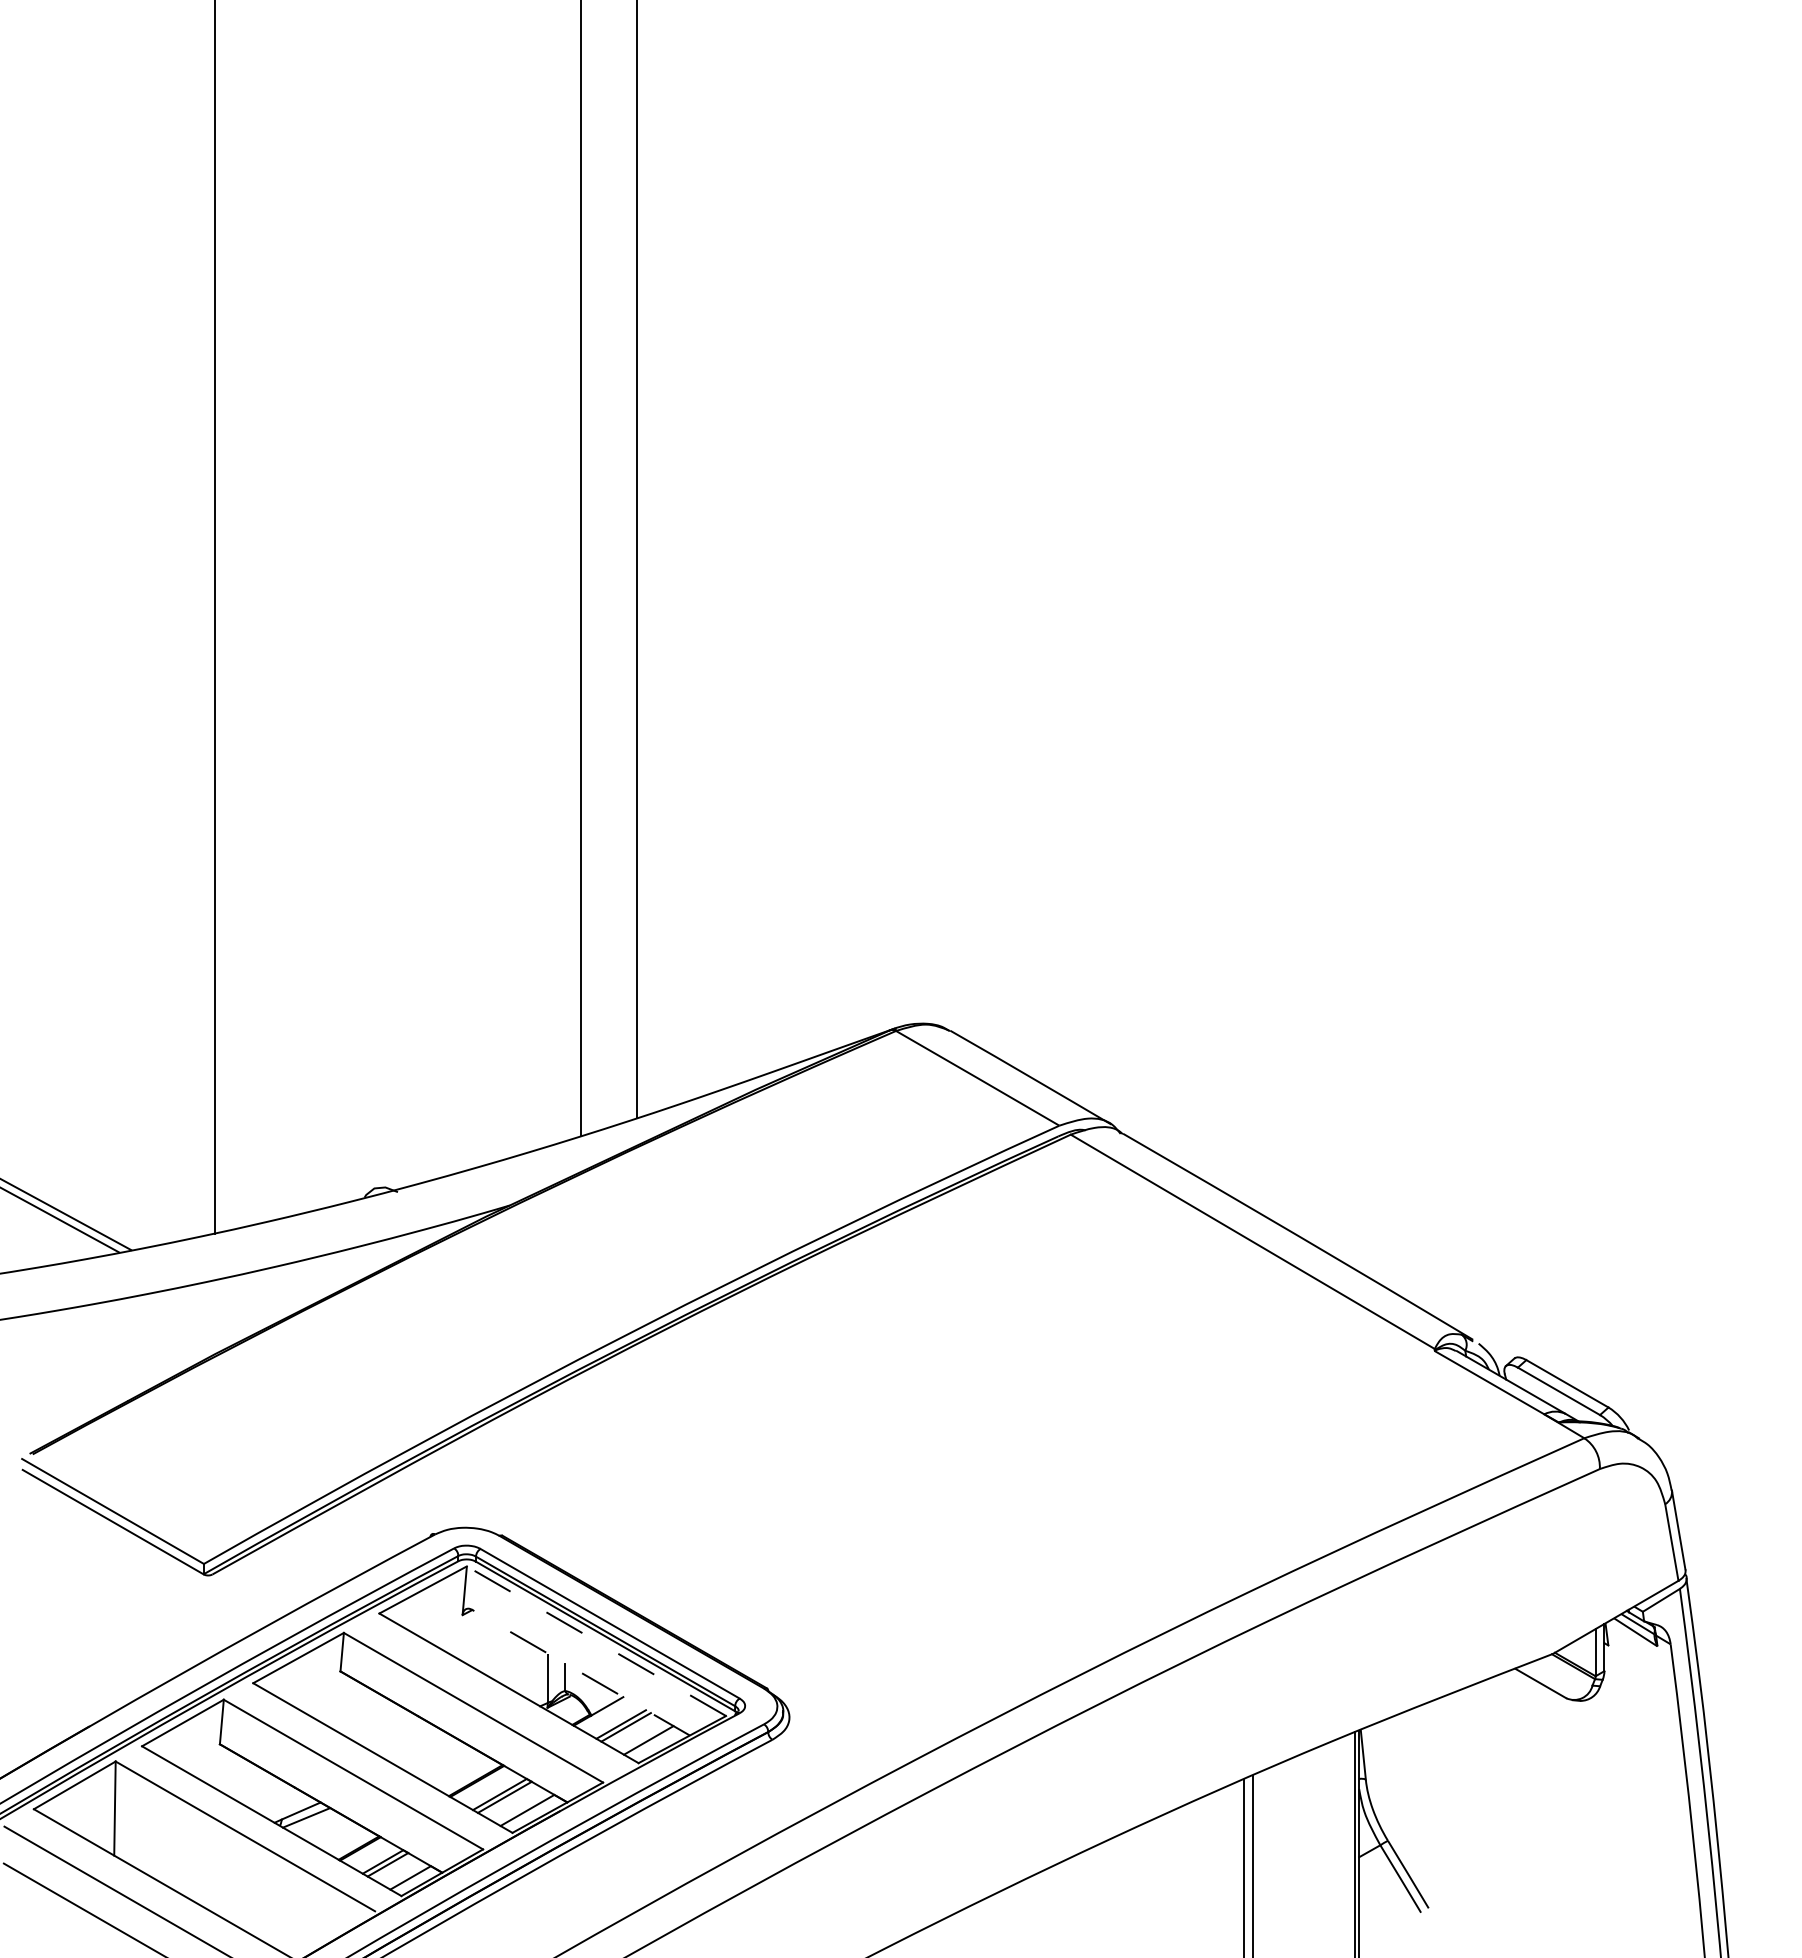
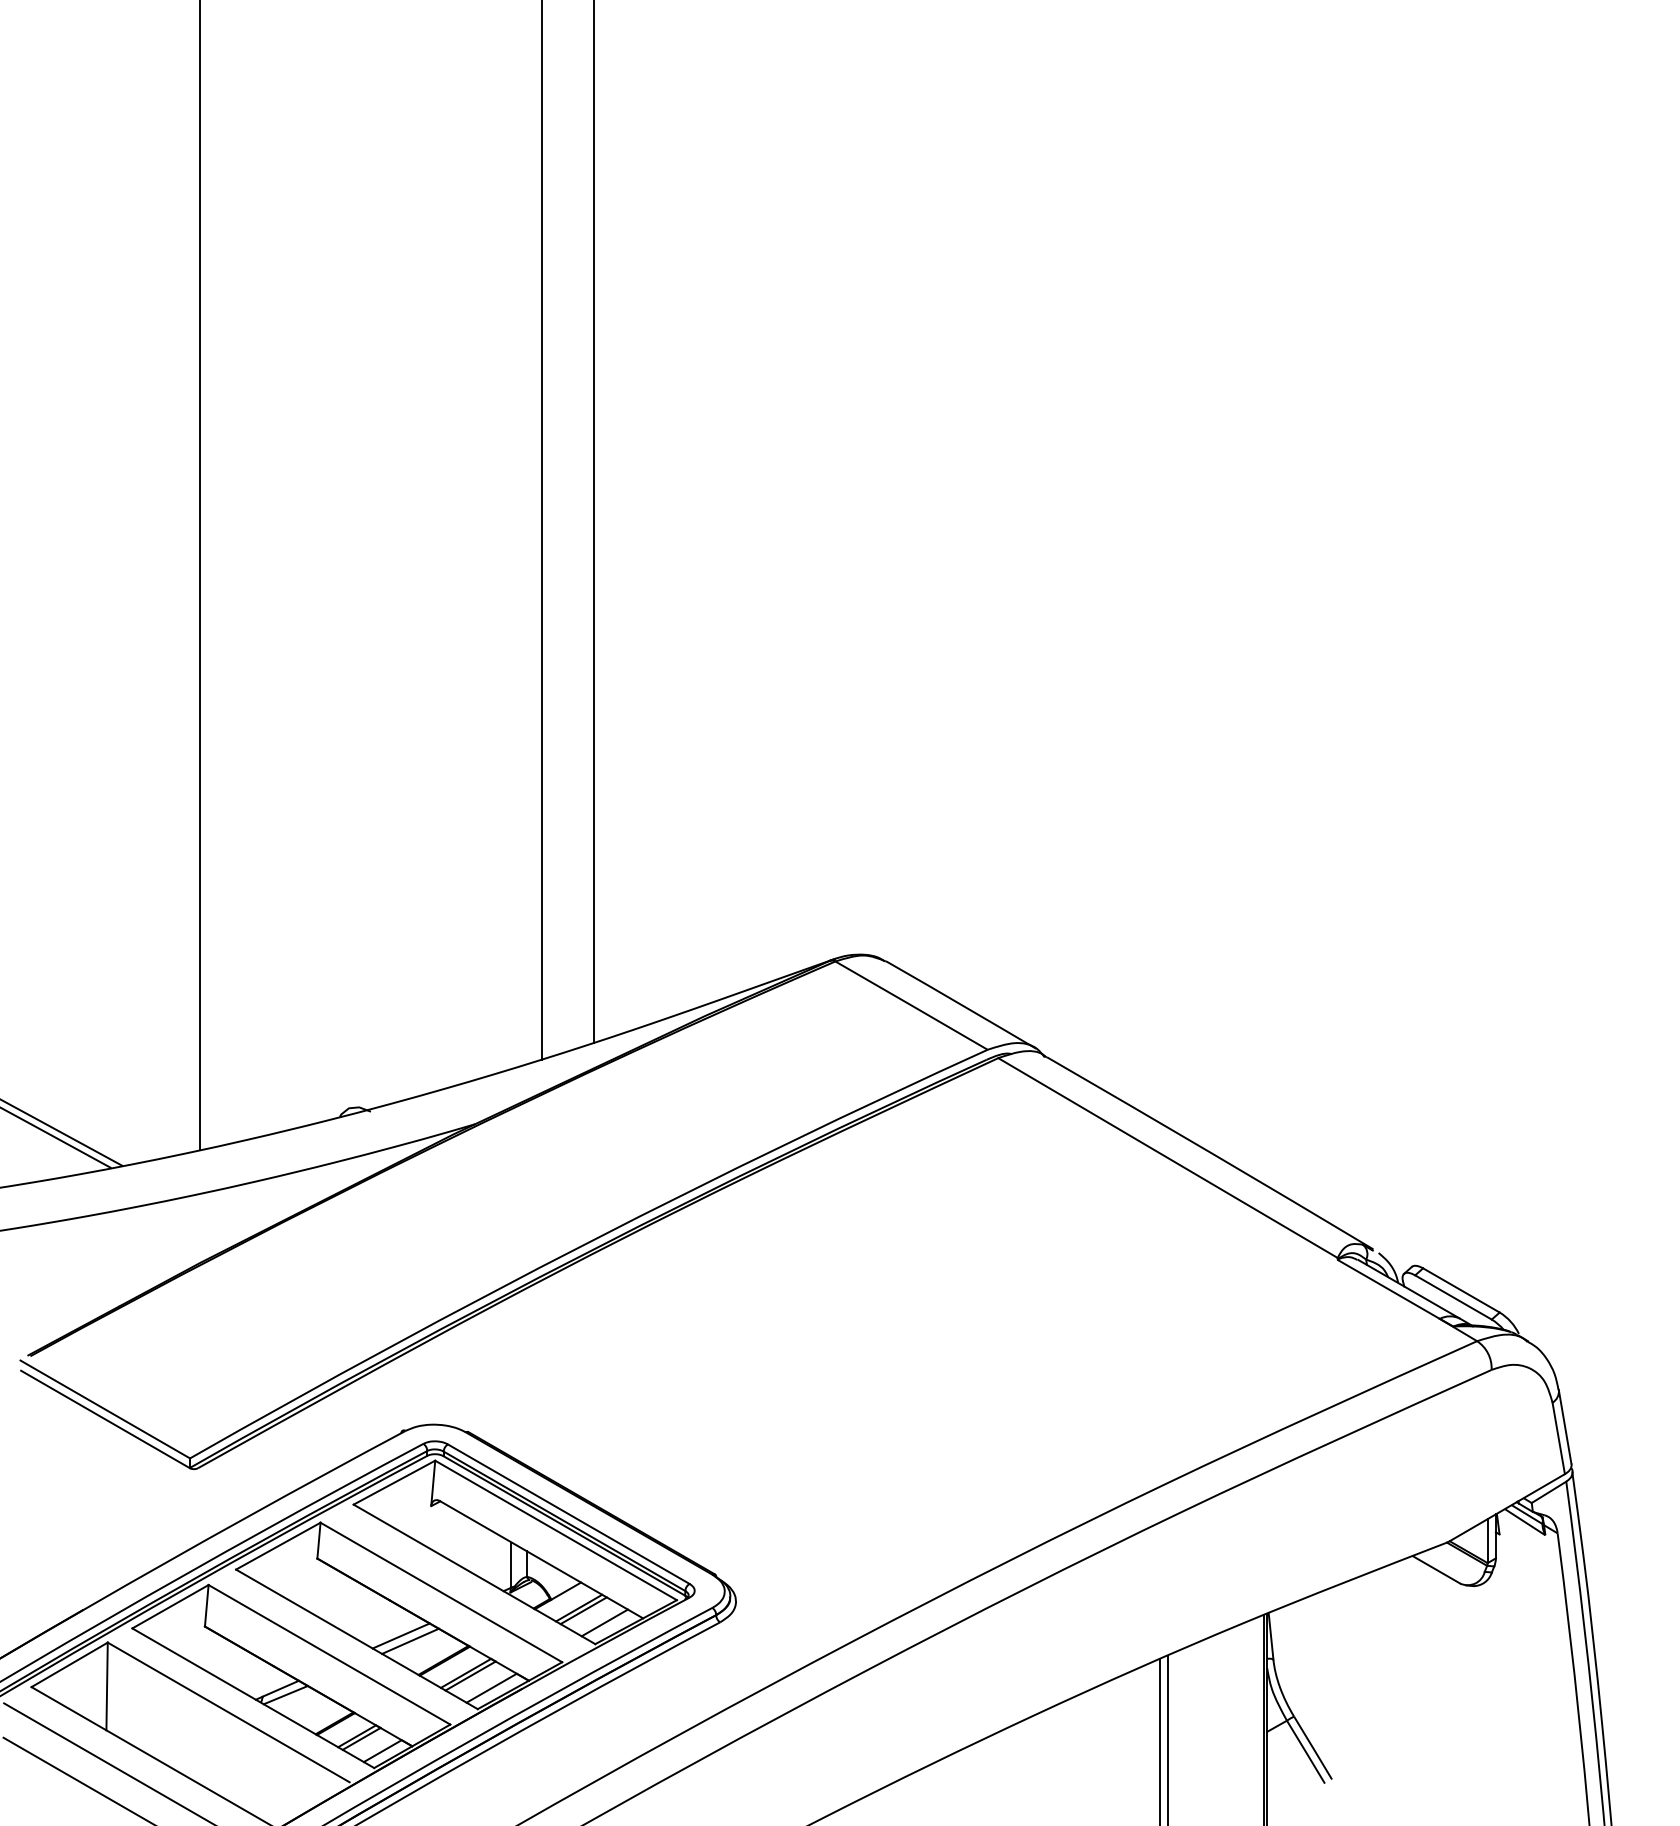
line: (596, 1641) -> (556, 1530), dashed -> solid
line: (581, 1672) -> (542, 1559), dashed -> solid
line: (430, 1753) -> (401, 1635), added
line: (439, 1759) -> (409, 1640), added

